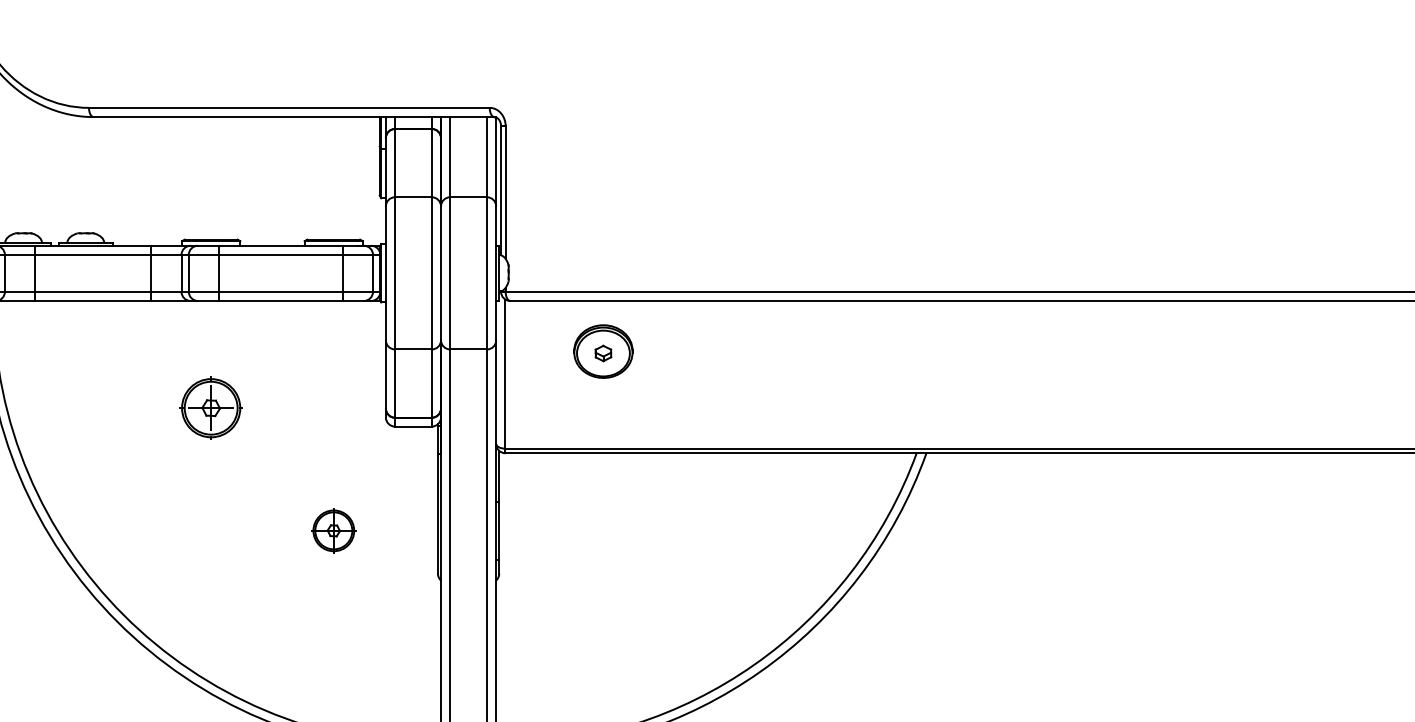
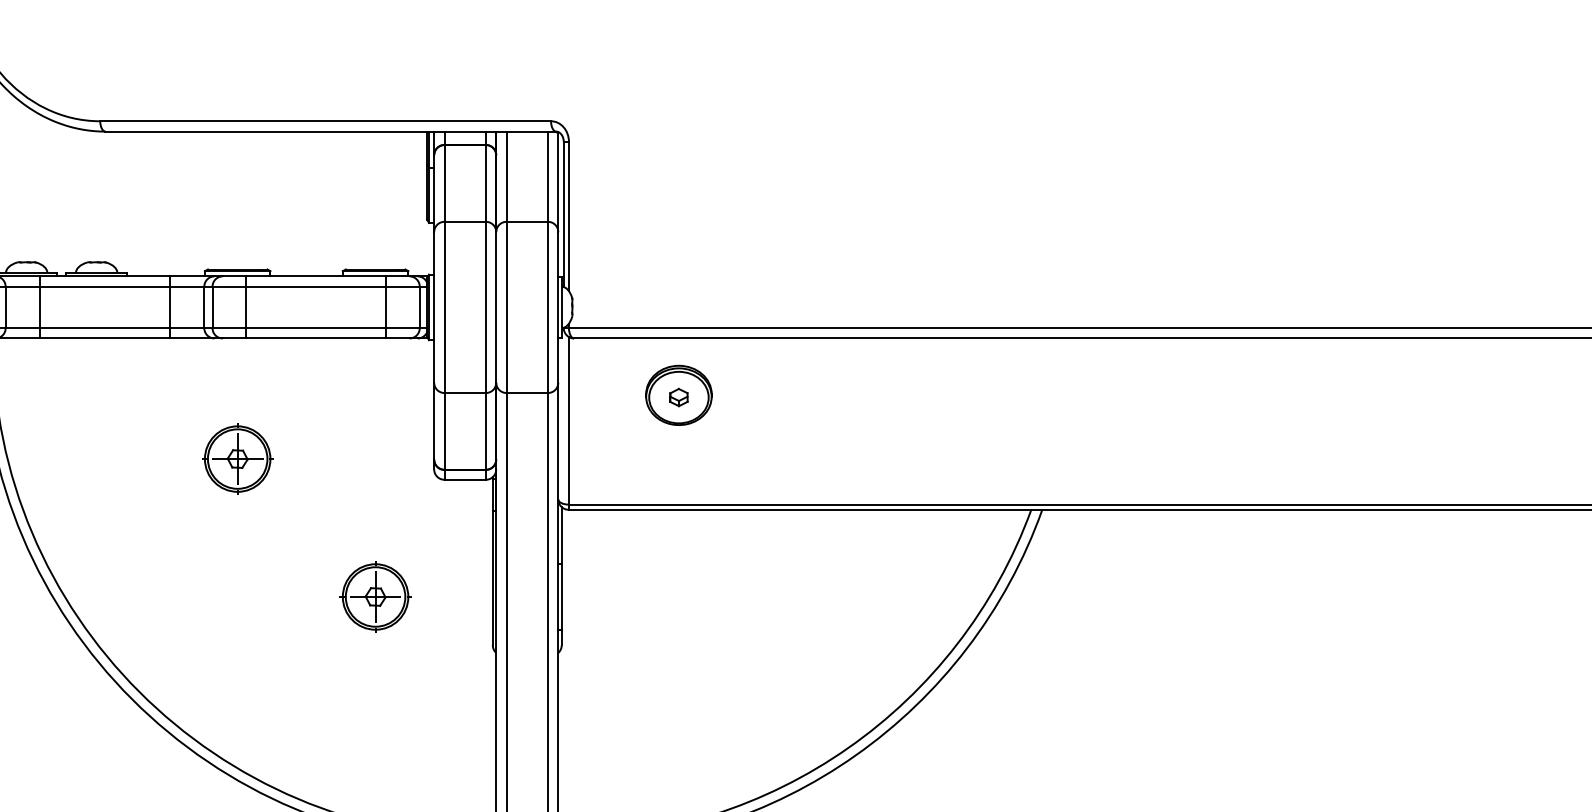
part: (333, 530) -> (375, 596), size x1.43

